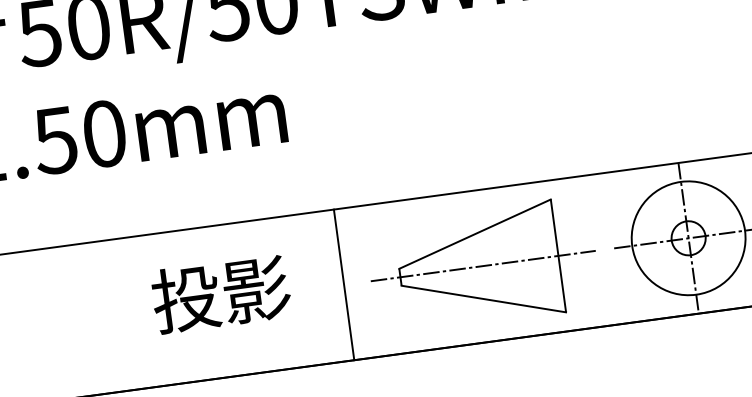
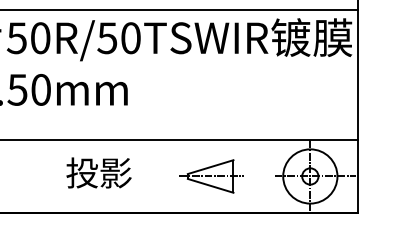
part: (483, 266) -> (211, 176), size x0.6
line: (343, 284) -> (144, 176), removed
text: (219, 293) -> (98, 172), moved

